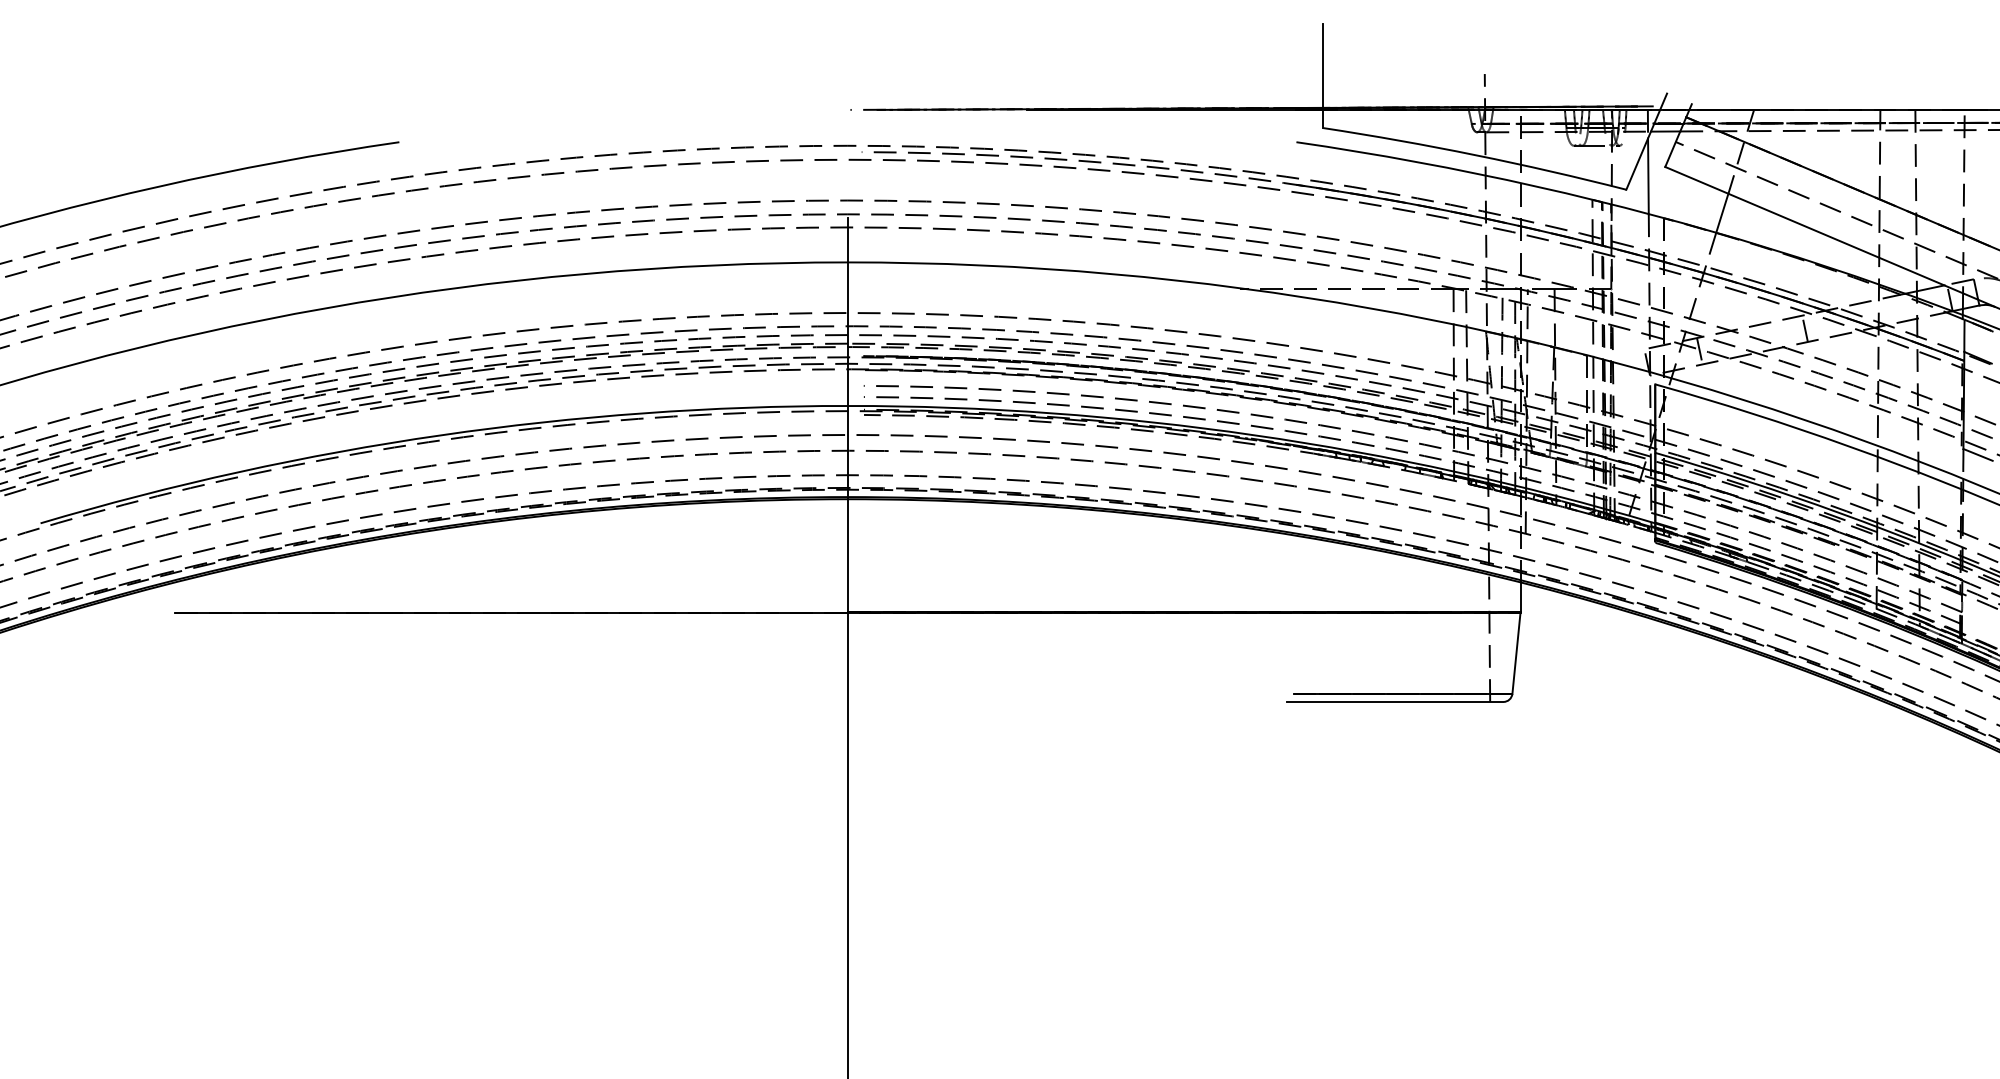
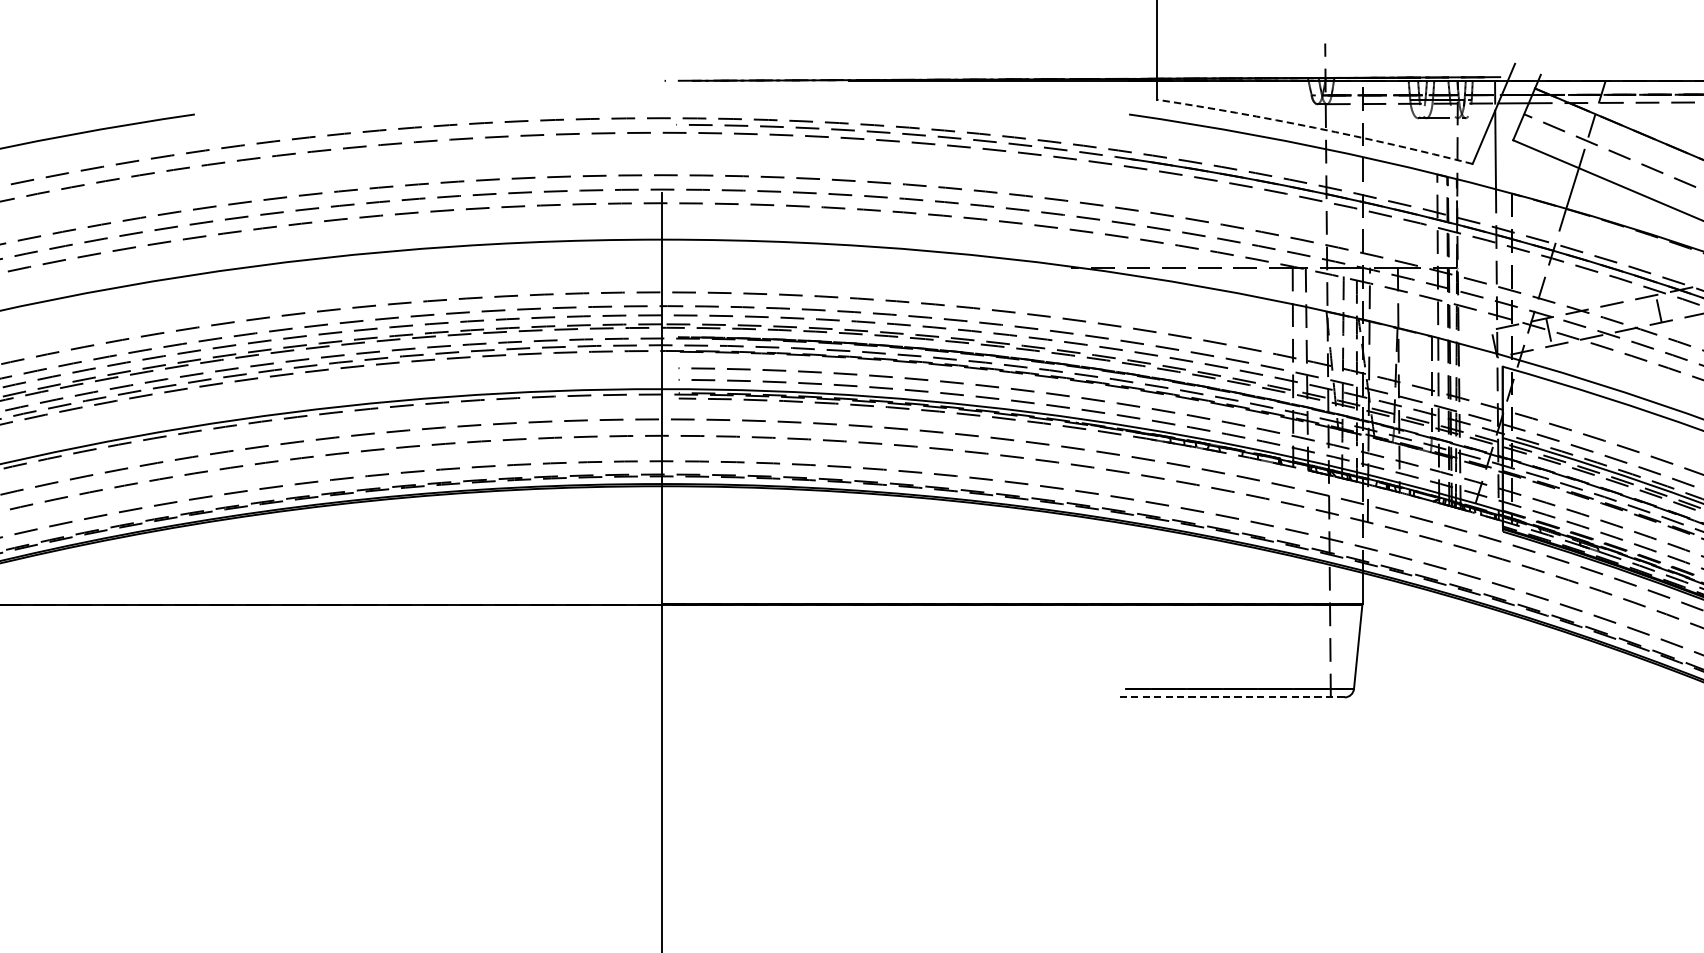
arc: (1475, 155) -> (1315, 128), solid -> dashed
line: (1394, 701) -> (1231, 696), solid -> dashed

